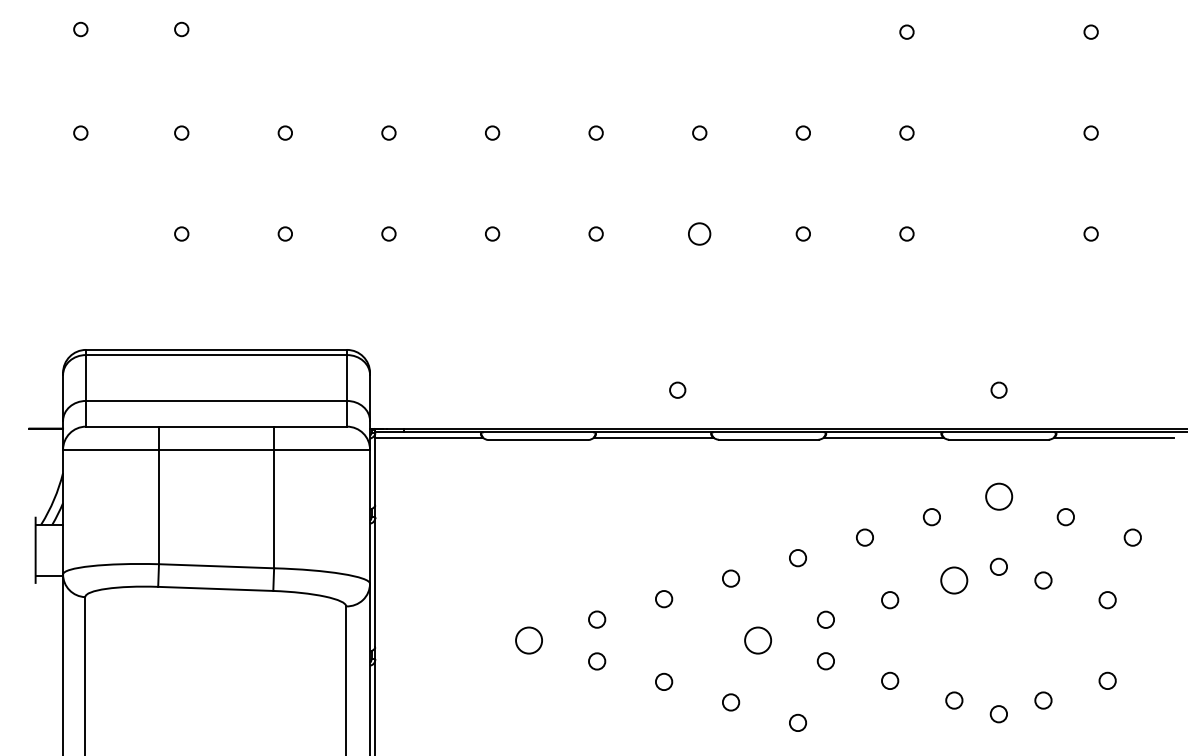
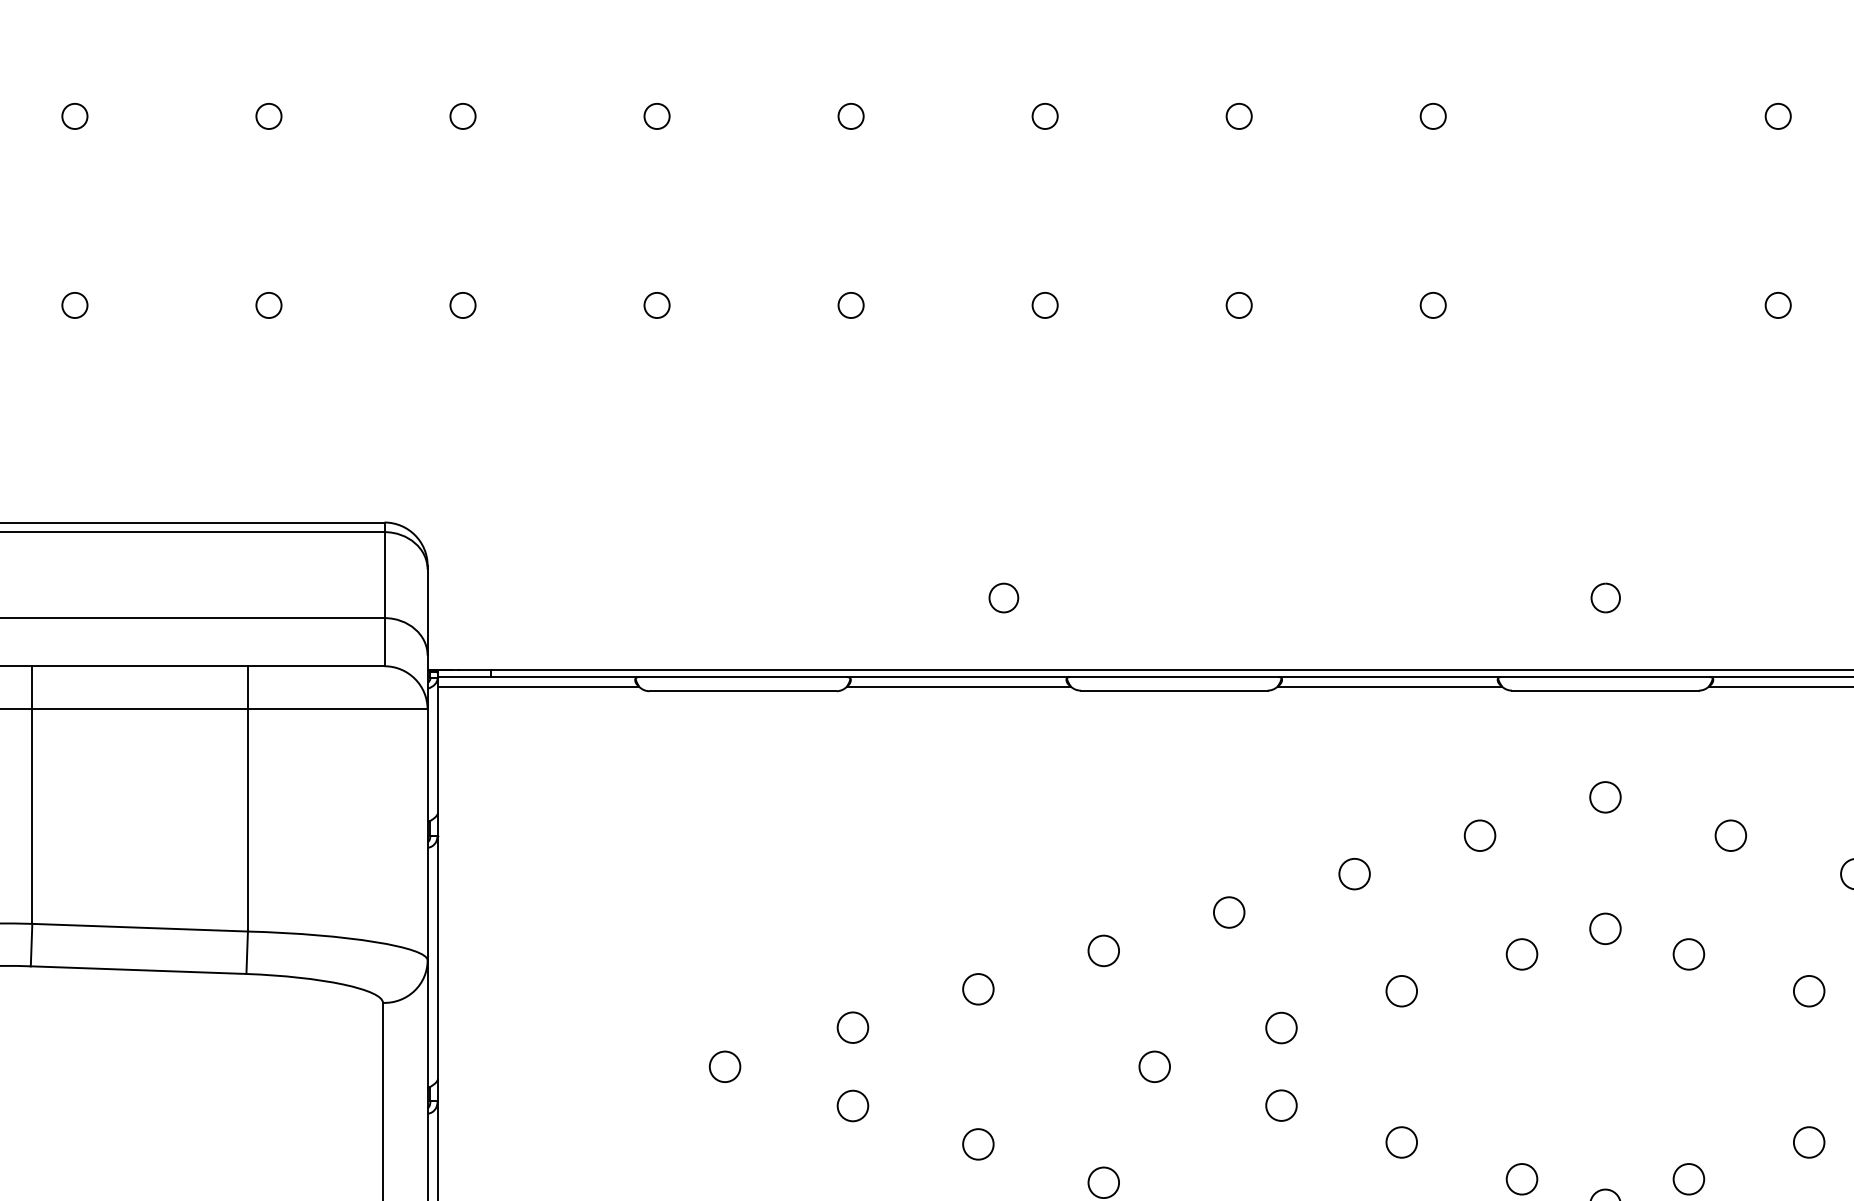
circle: (699, 233) -> (1044, 304), size x0.62
circle: (998, 496) -> (1604, 797), size x0.62
circle: (954, 580) -> (1522, 954), size x0.62
circle: (528, 640) -> (724, 1066), size x0.62
circle: (758, 640) -> (1155, 1066), size x0.62

